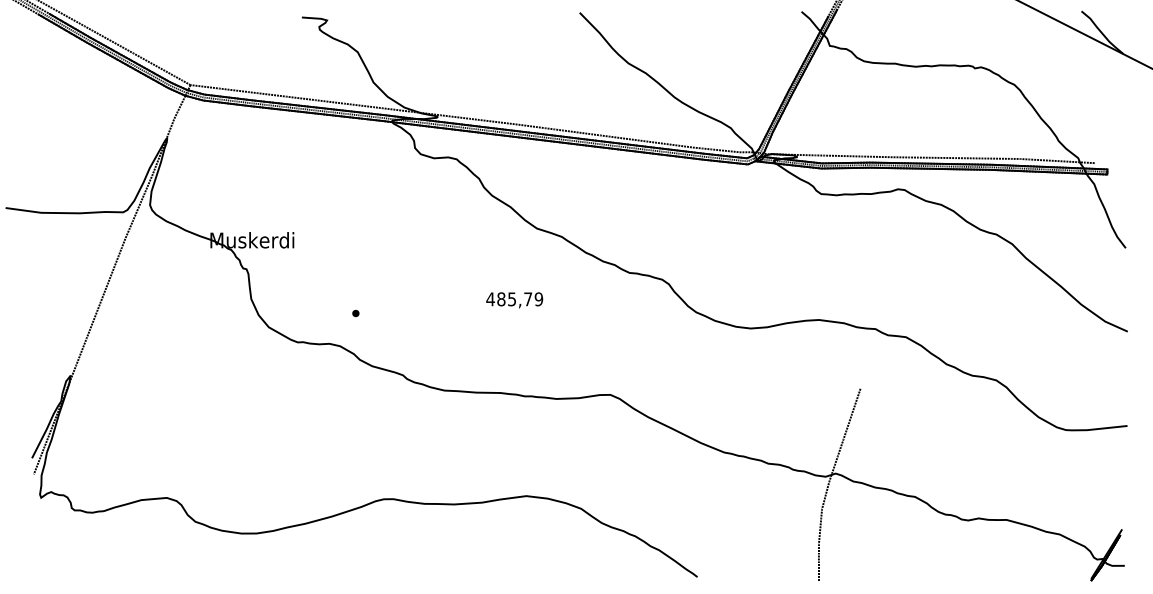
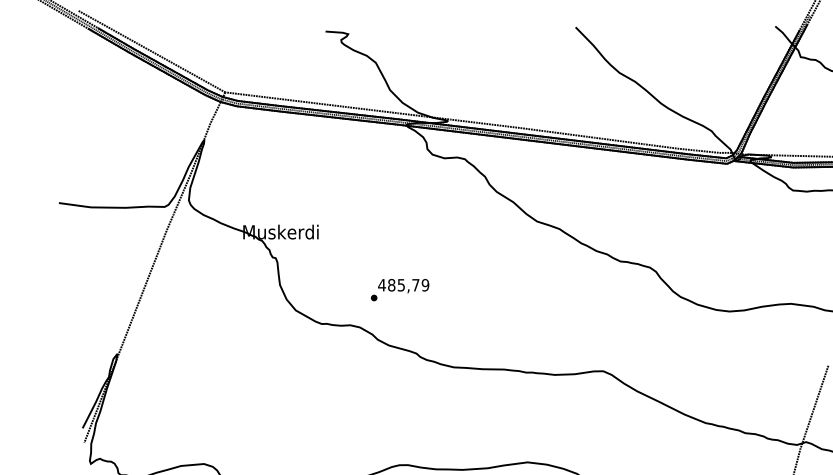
text: (514, 300) -> (403, 286), moved

